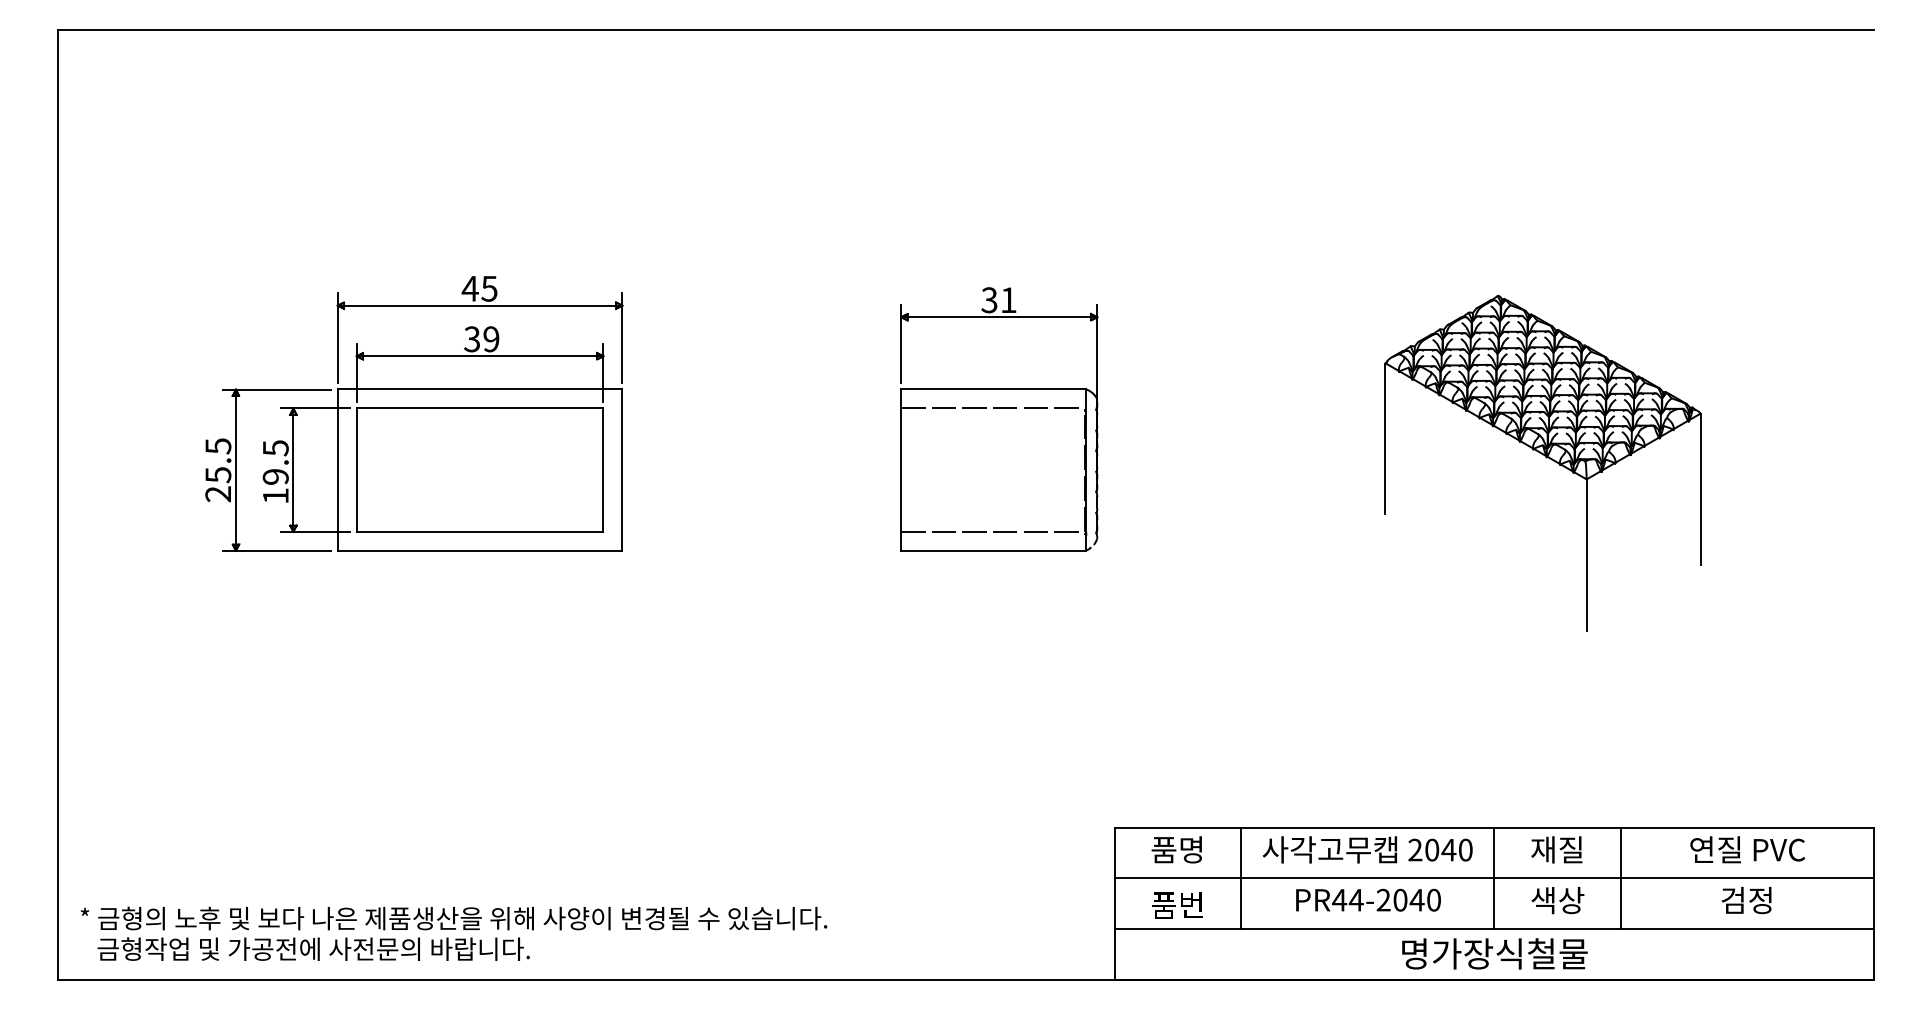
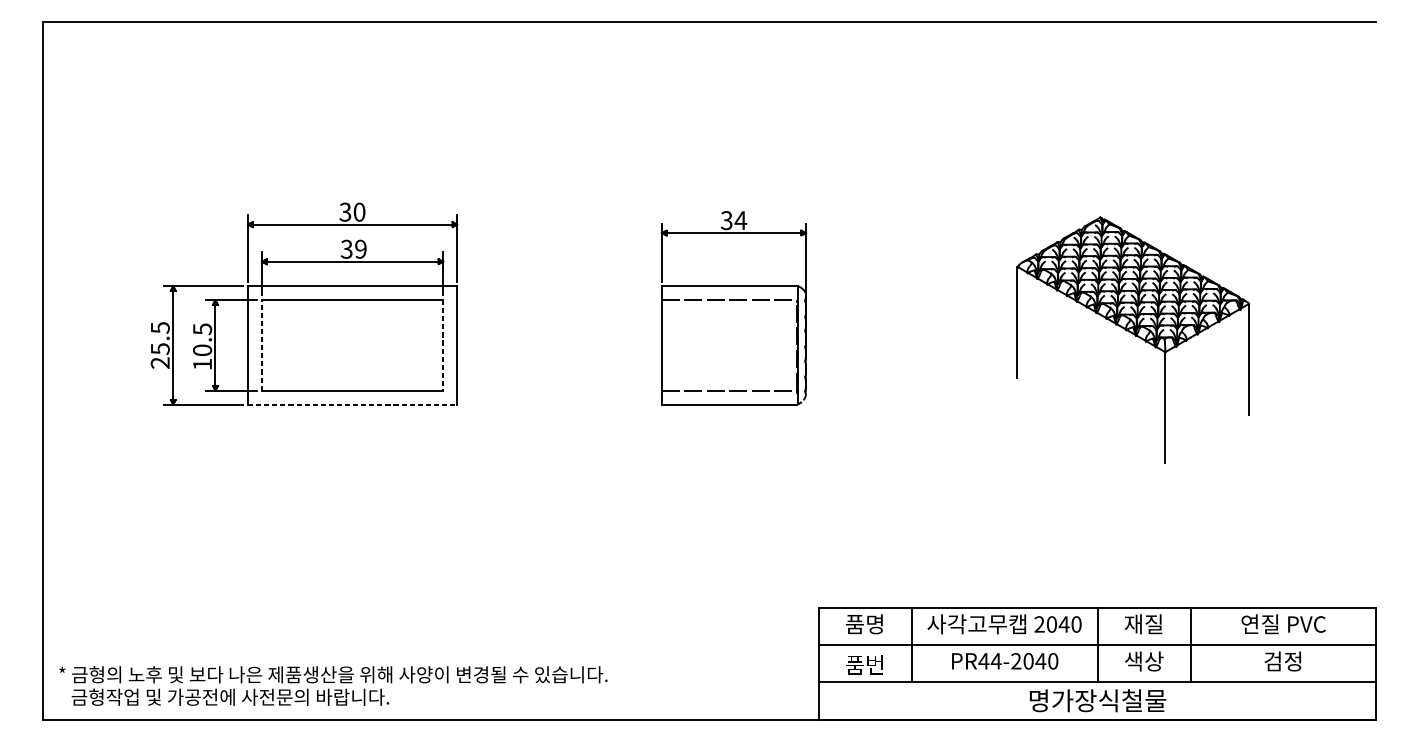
text: (479, 288) -> (352, 211), 45 -> 30
text: (1008, 299) -> (740, 220), 31 -> 34
line: (356, 470) -> (261, 345), solid -> dashed
line: (603, 470) -> (443, 345), solid -> dashed
text: (275, 476) -> (202, 350), 19.5 -> 10.5
line: (480, 550) -> (352, 404), solid -> dashed

